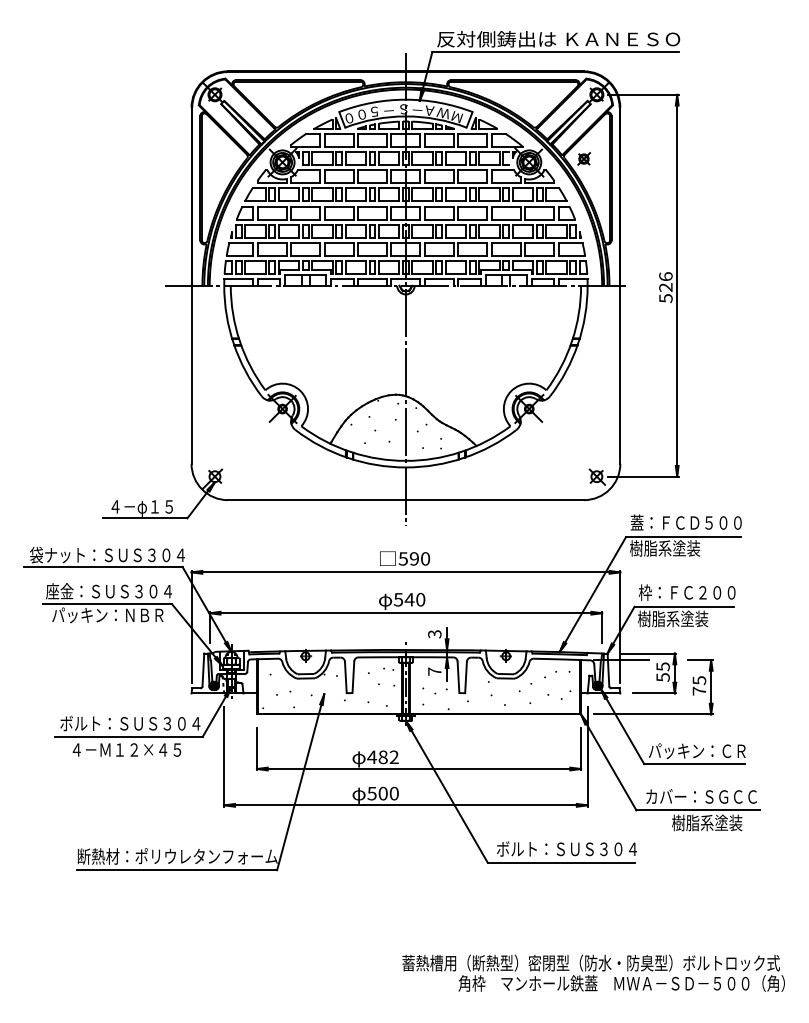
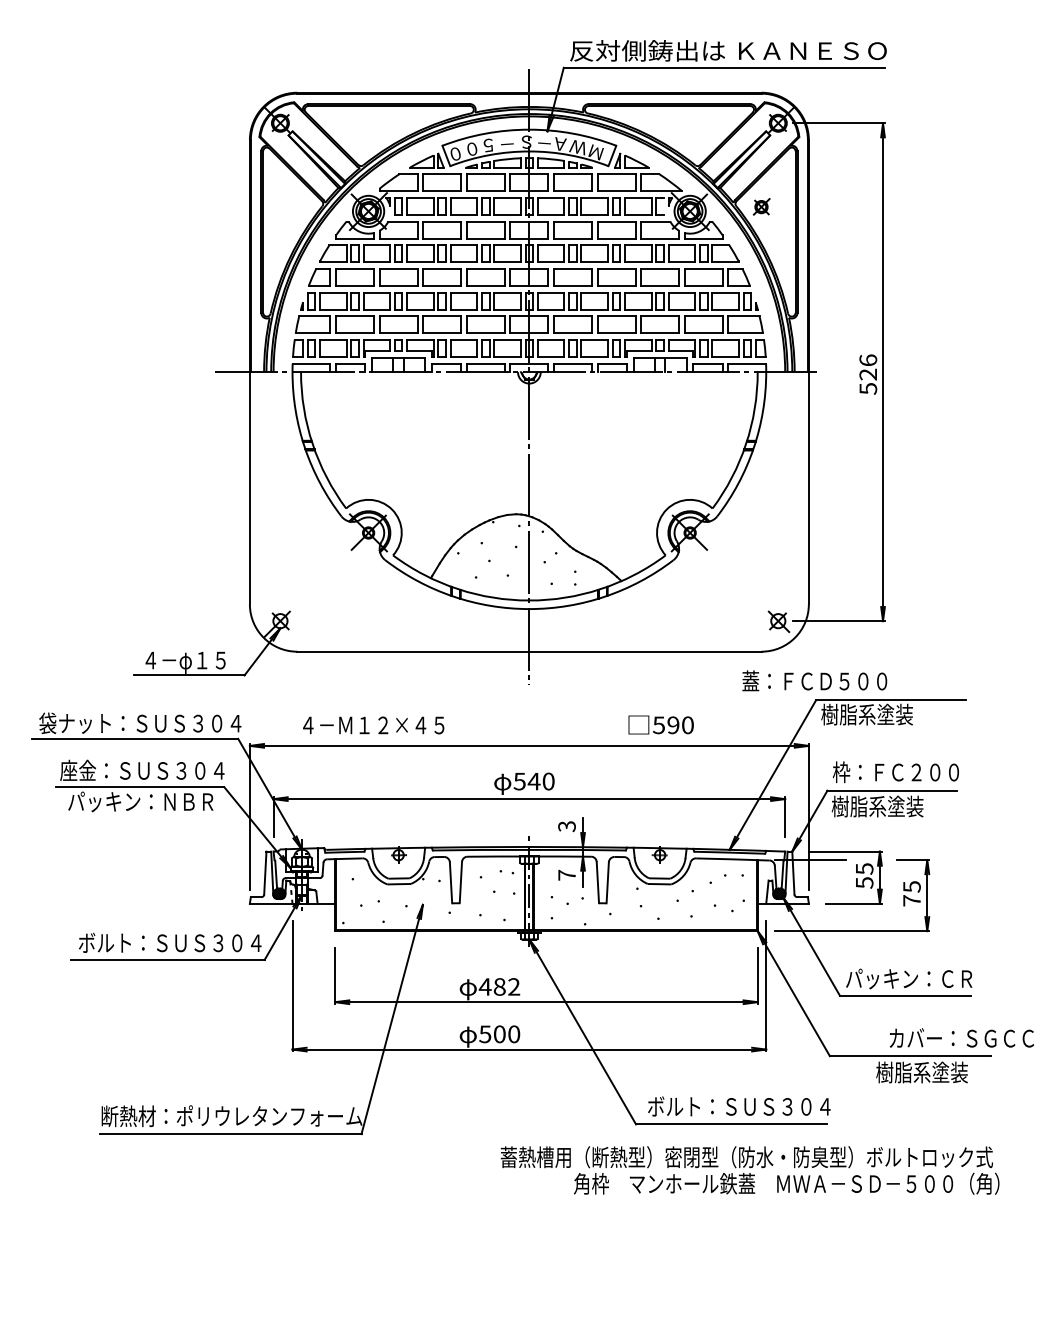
text: (686, 522) -> (814, 680), moved
text: (404, 558) -> (660, 724), moved
text: (126, 750) -> (373, 725), moved
text: (701, 796) -> (961, 1037), moved
text: (593, 973) -> (749, 1170), moved

